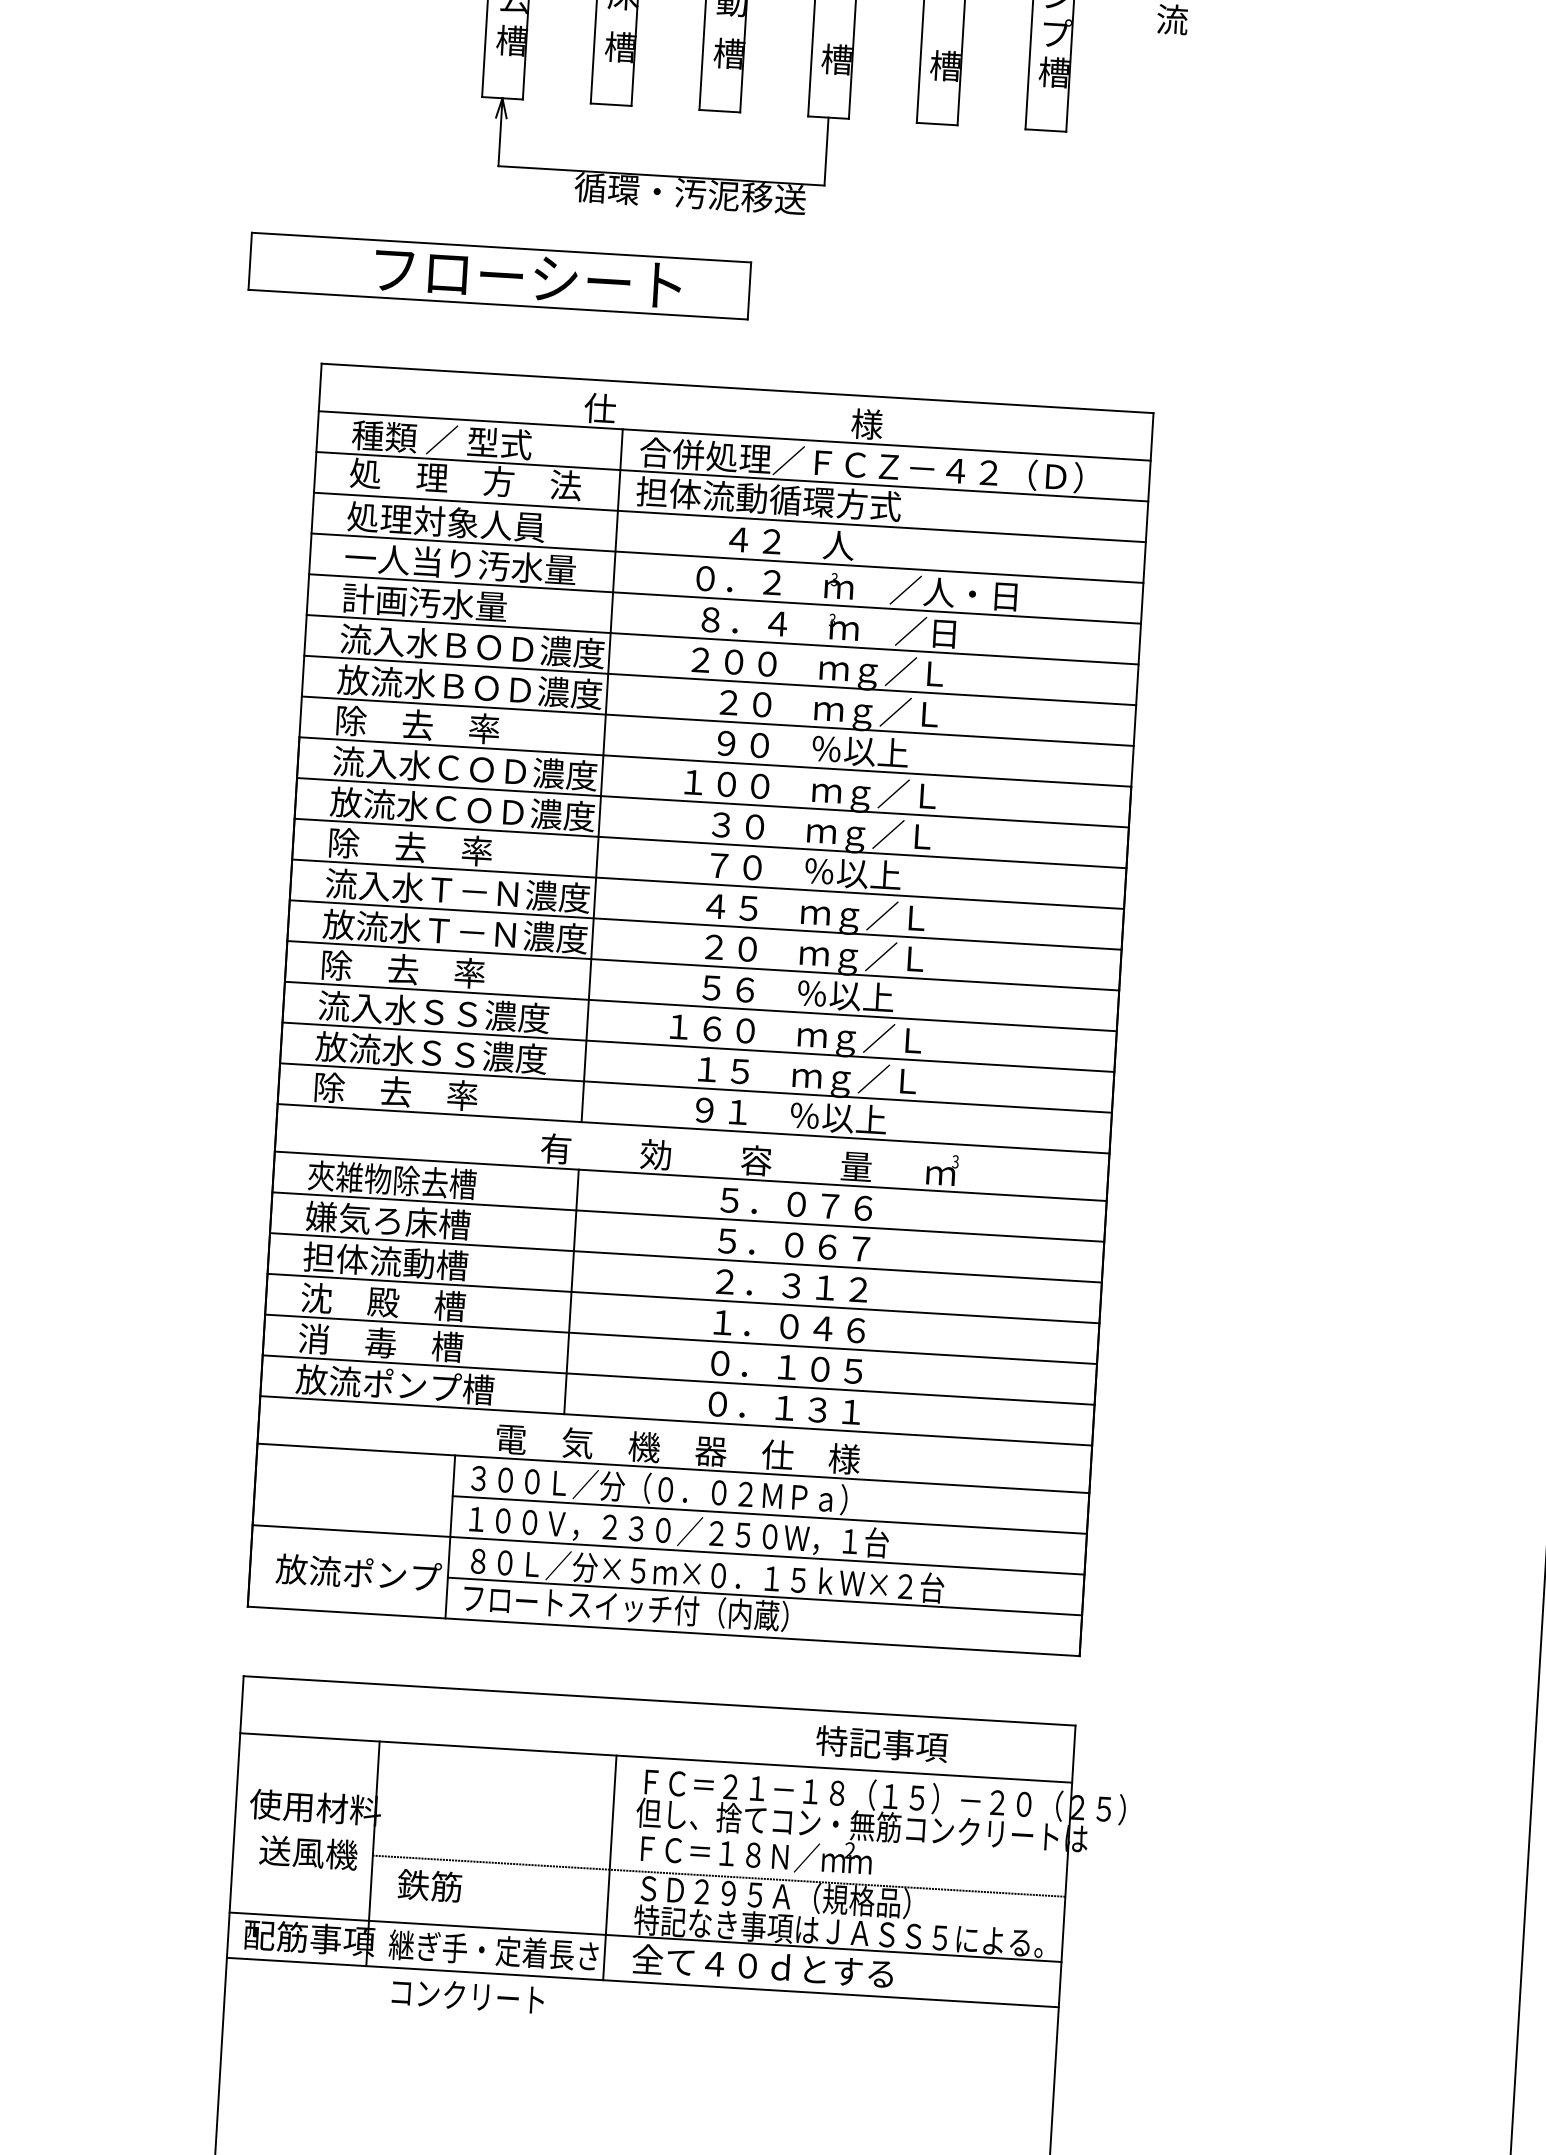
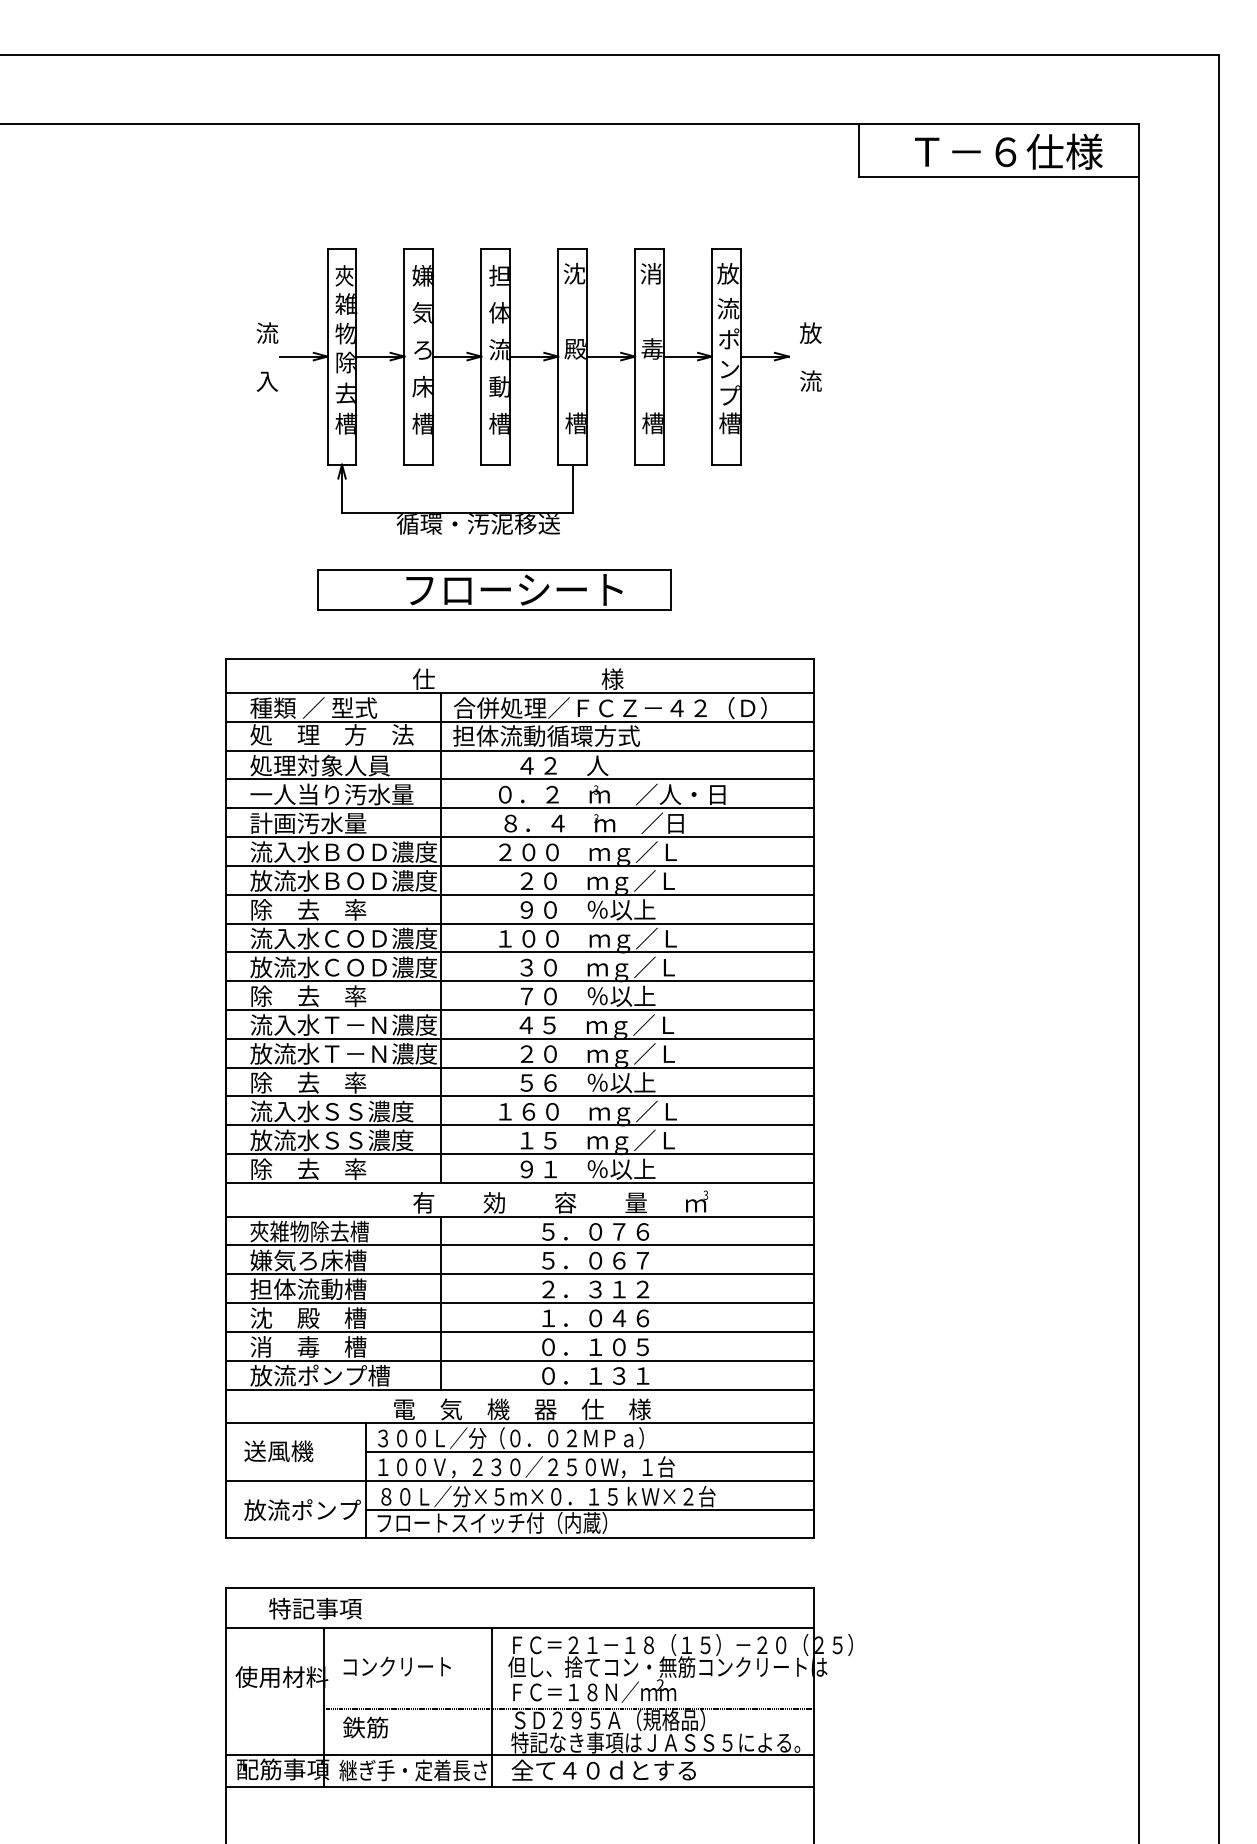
part: (499, 275) -> (494, 589), moved
text: (882, 1743) -> (315, 1608), moved
text: (308, 1852) -> (278, 1451), moved
text: (467, 1995) -> (396, 1666), moved

